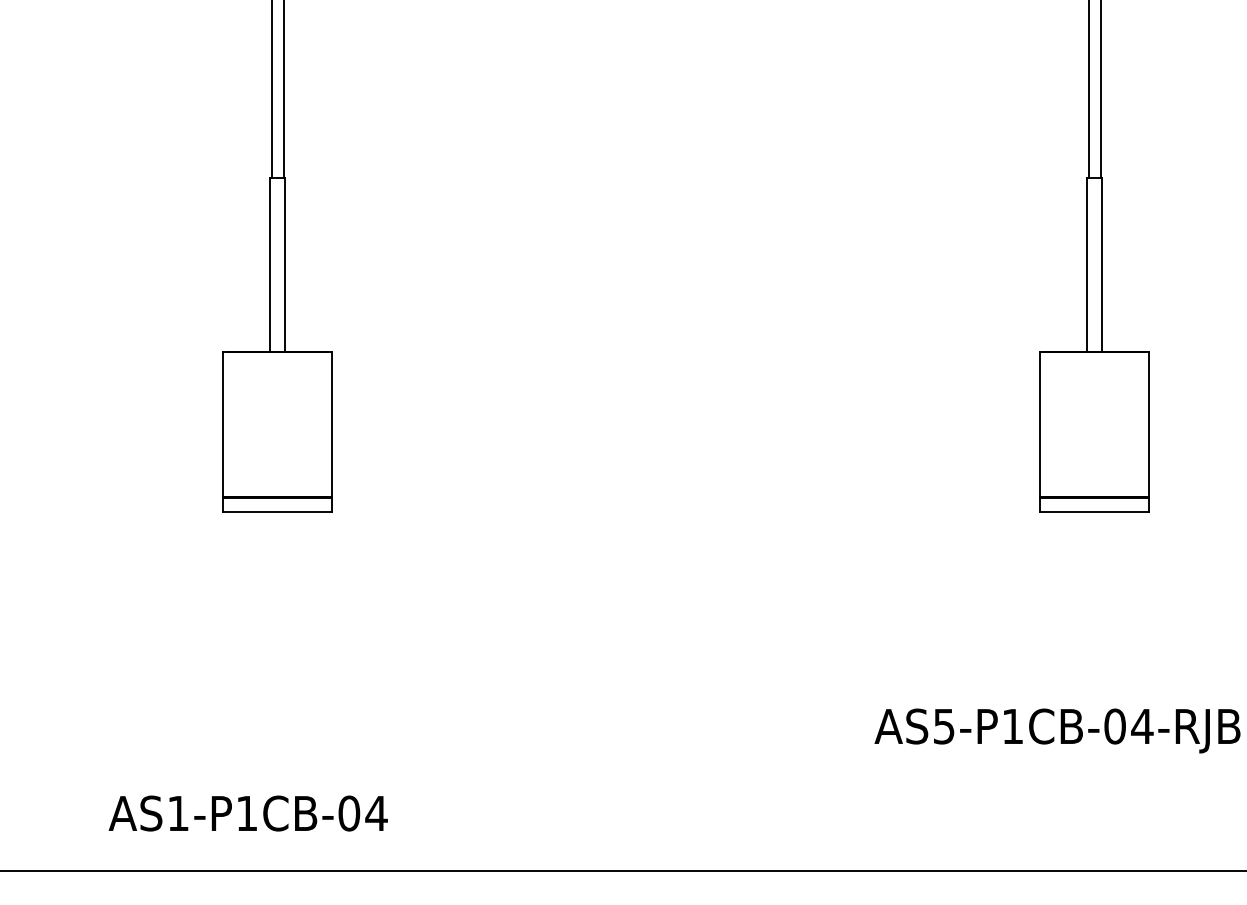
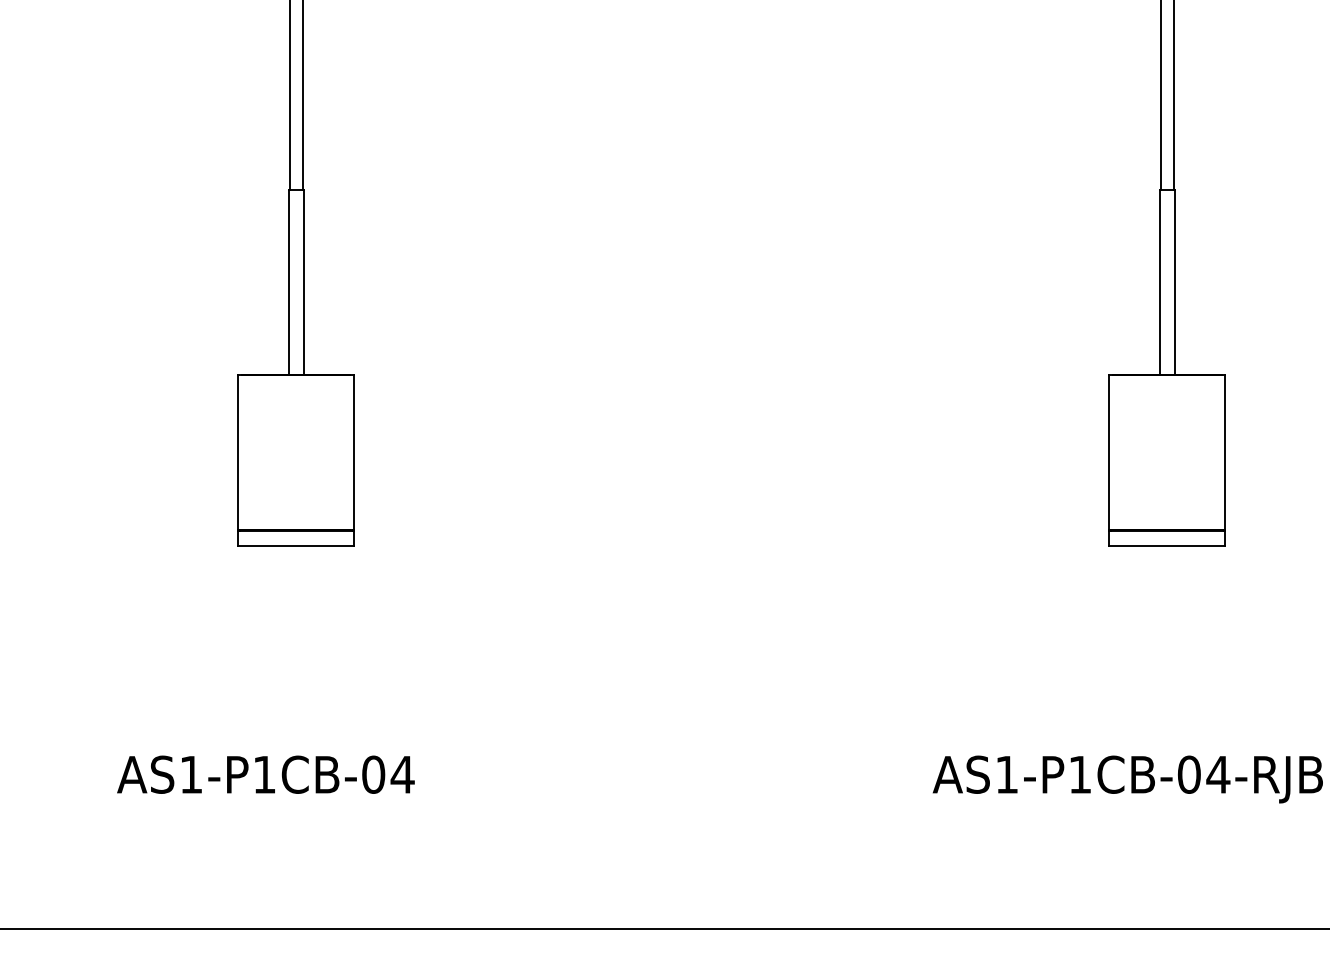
text: (944, 726) -> (1007, 774), AS5-P1CB-04-RJB -> AS1-P1CB-04-RJB
text: (247, 813) -> (265, 774), moved

